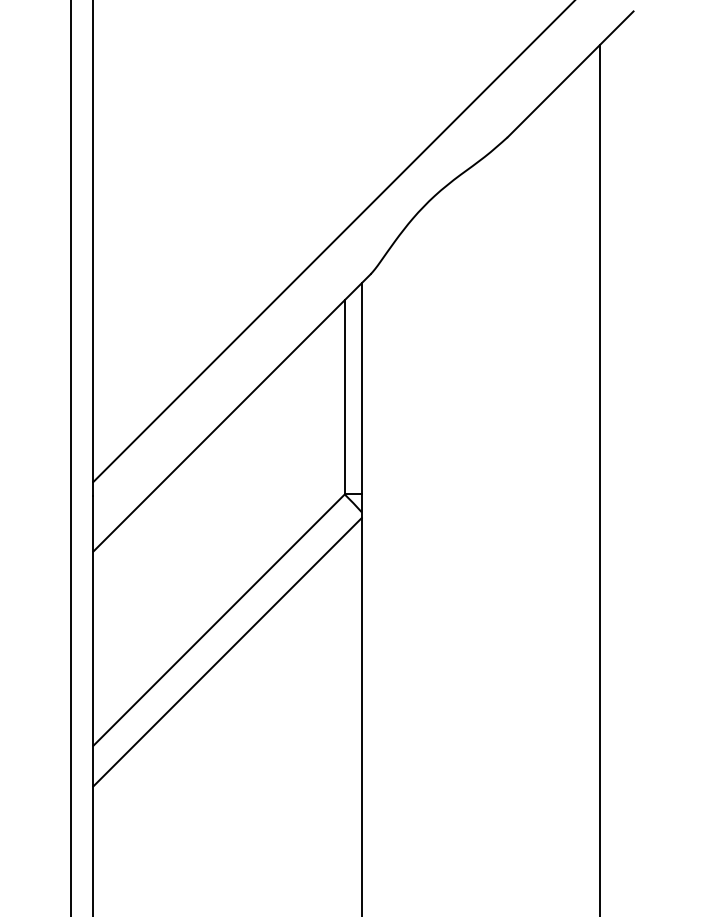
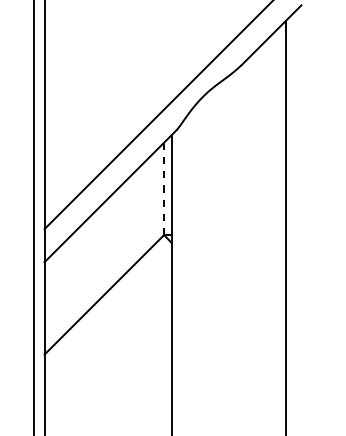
line: (345, 396) -> (164, 188), solid -> dashed
line: (227, 650) -> (108, 309), removed

